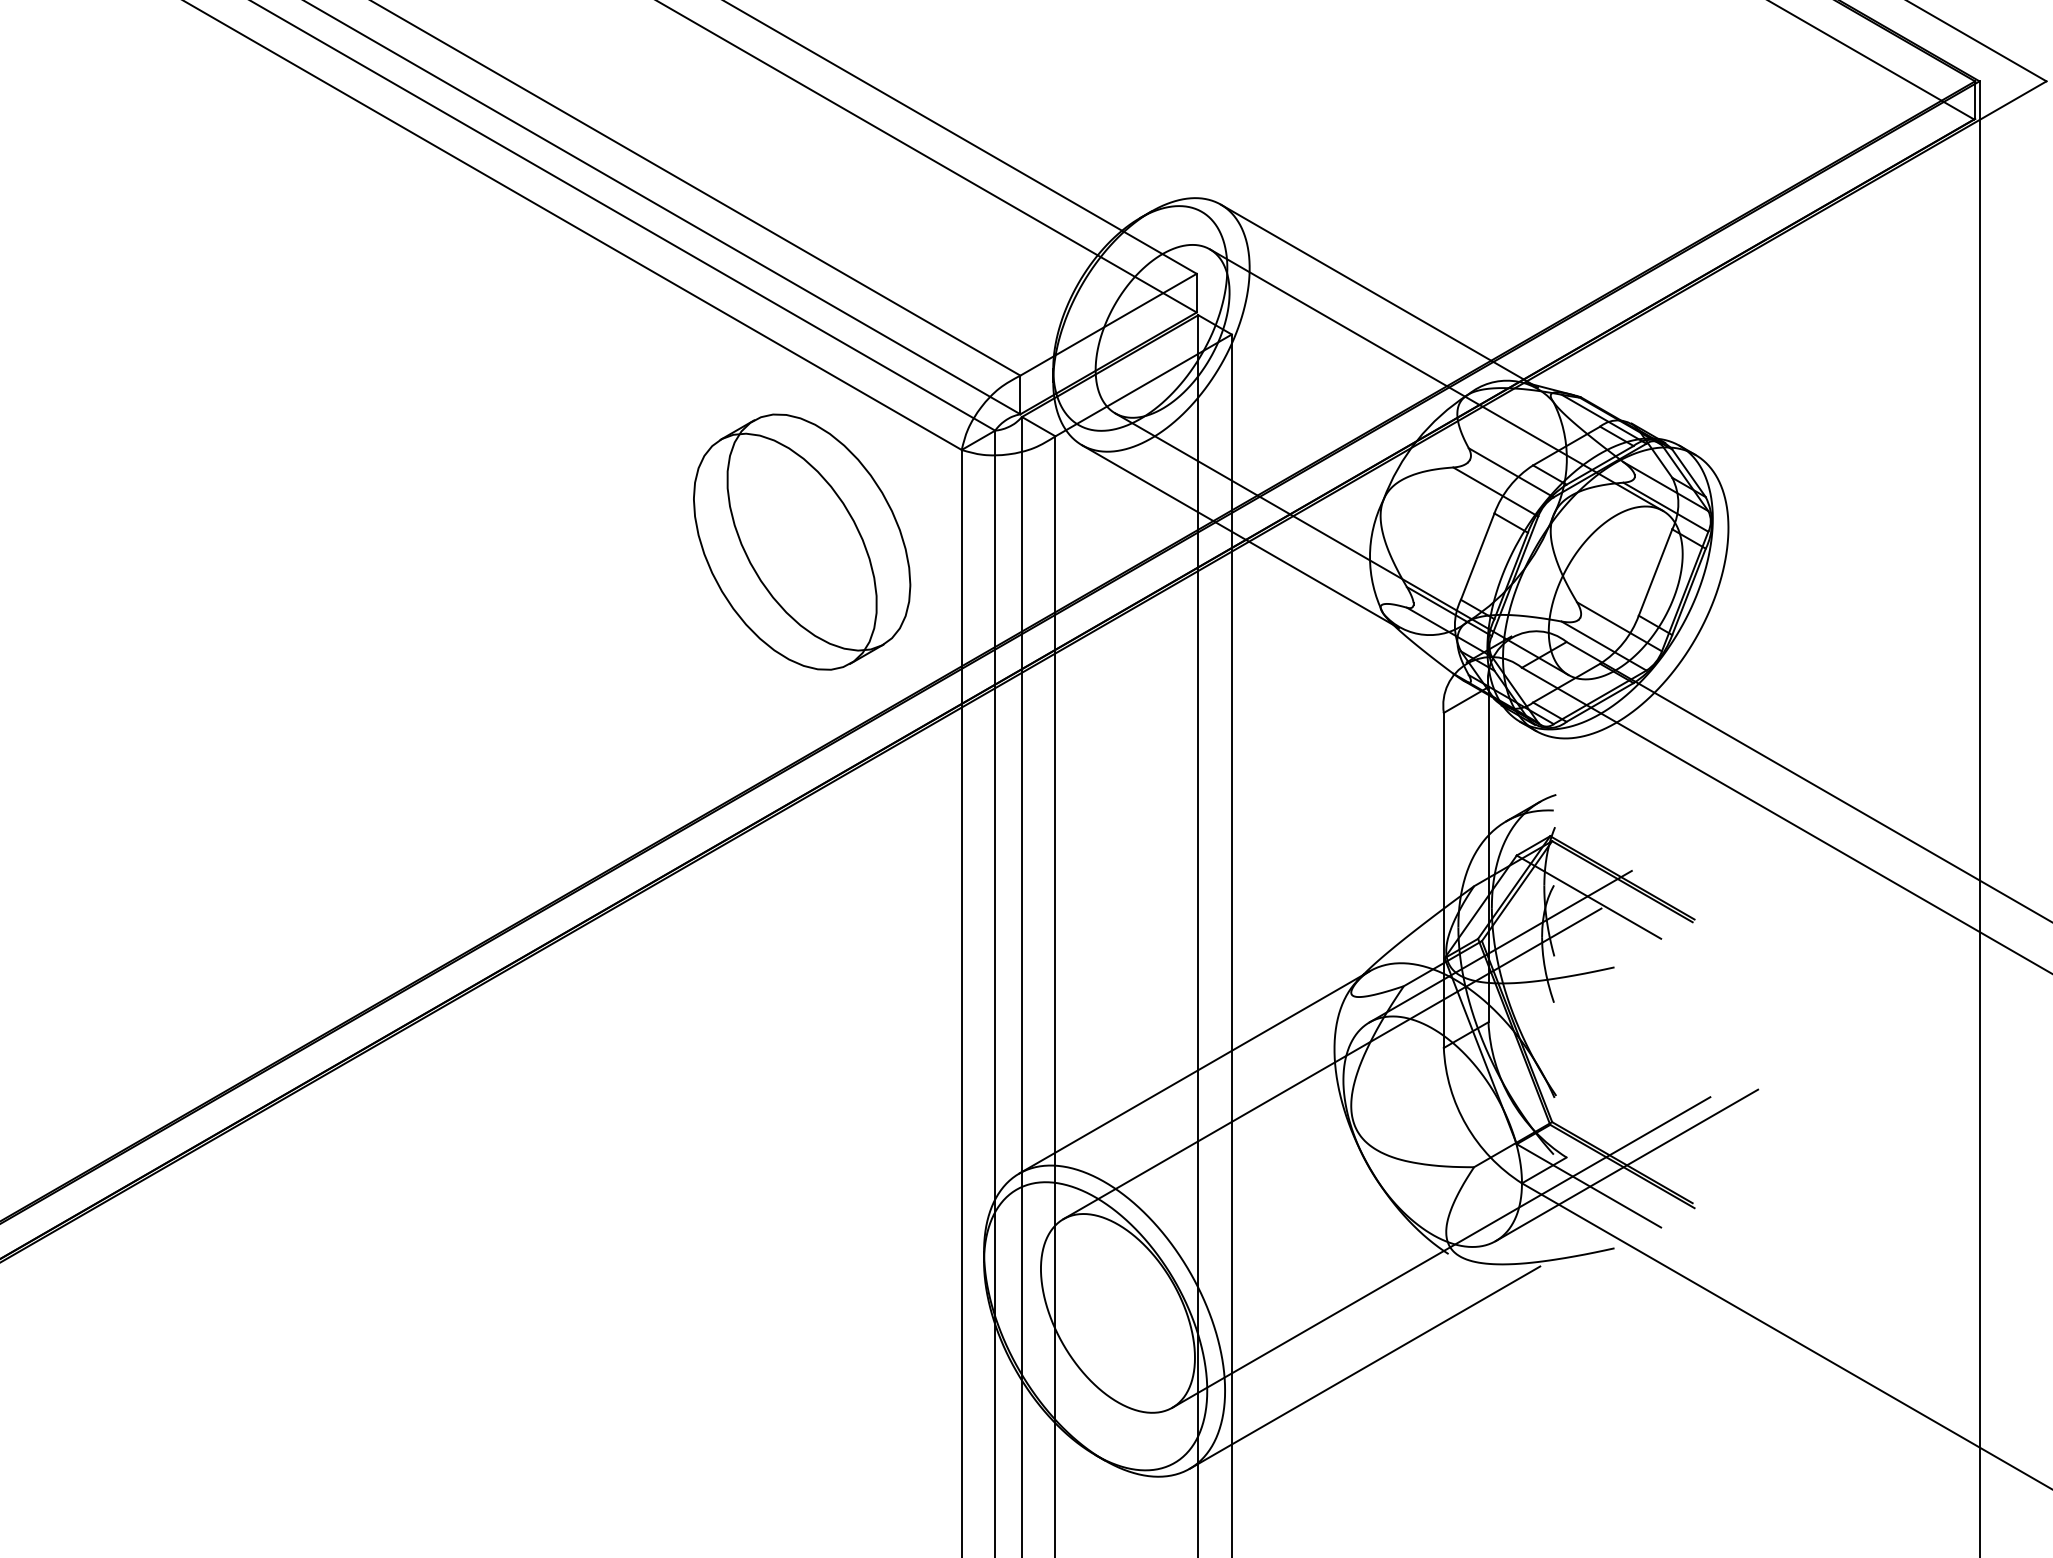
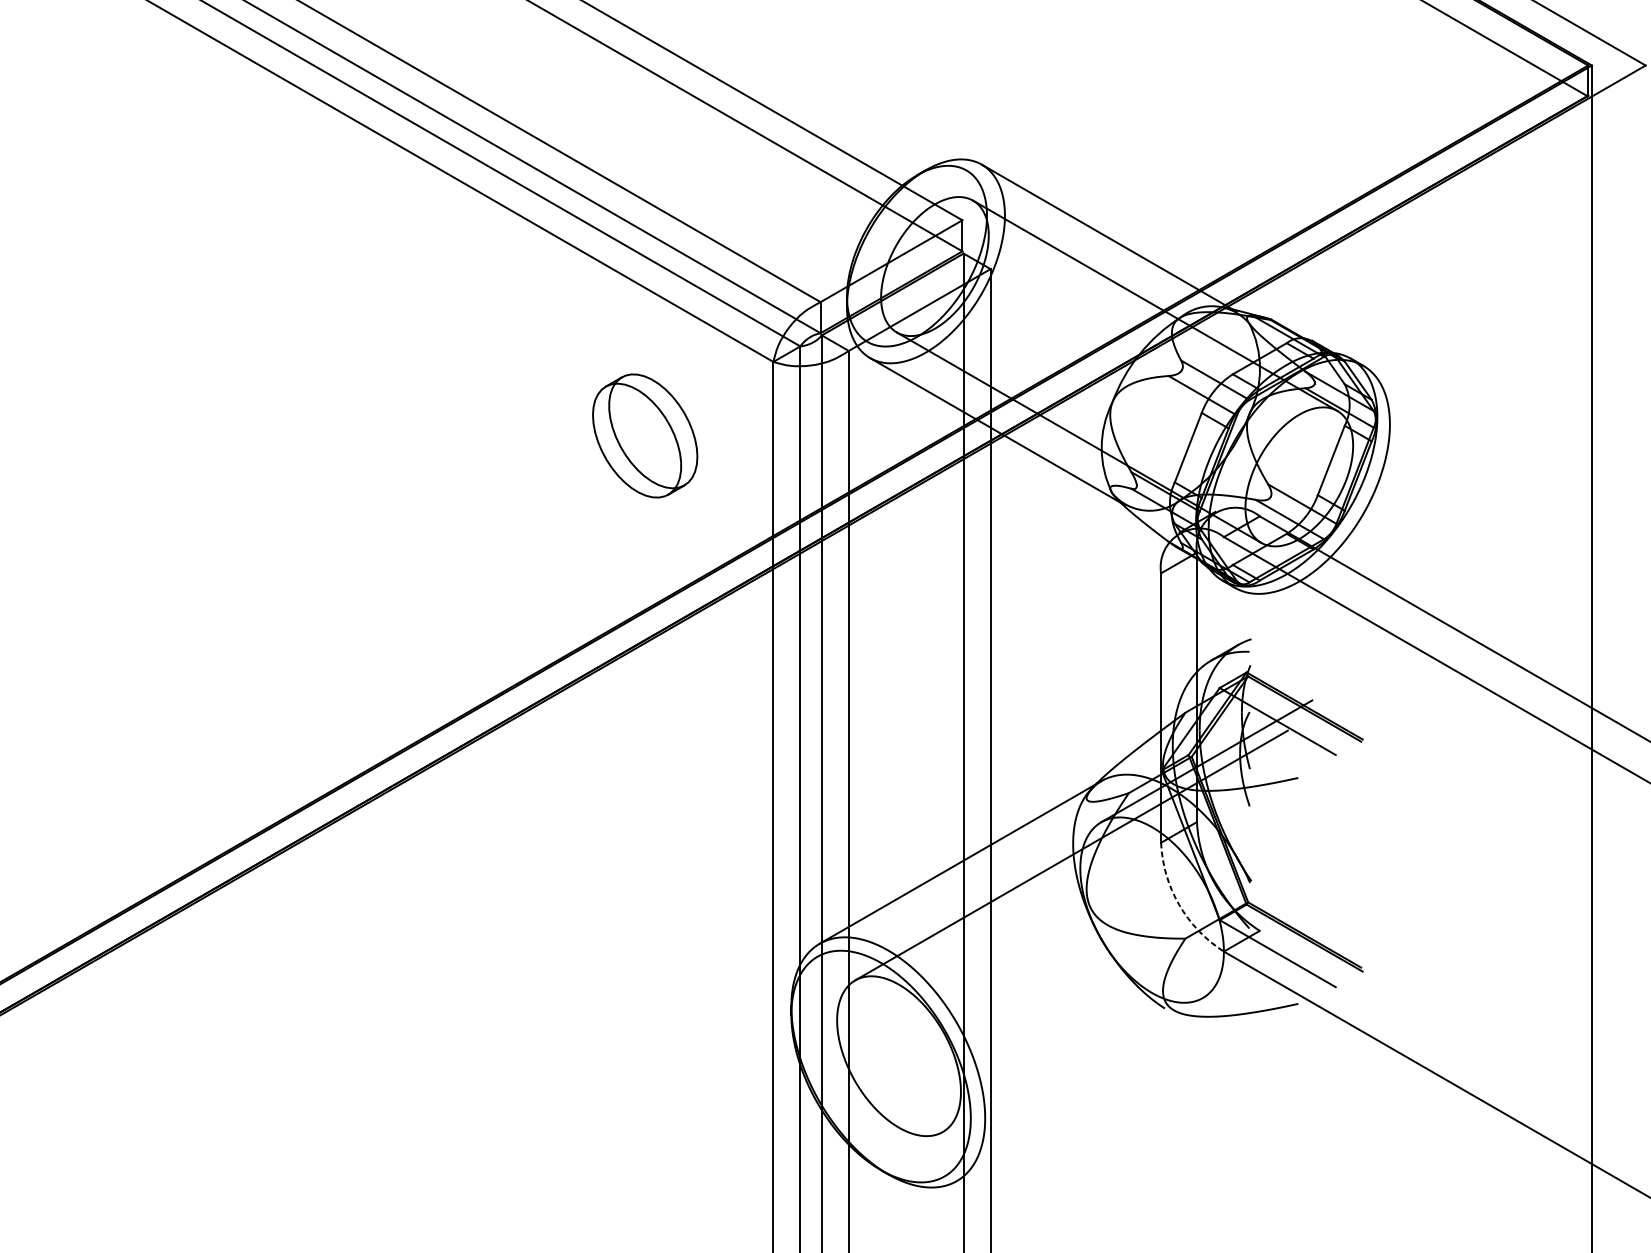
part: (802, 541) -> (645, 435), size x0.6
arc: (1466, 1125) -> (1179, 905), solid -> dashed
line: (1626, 1165) -> (1307, 937), removed
line: (1441, 1252) -> (1159, 1007), removed
line: (1364, 1367) -> (1097, 1099), removed

